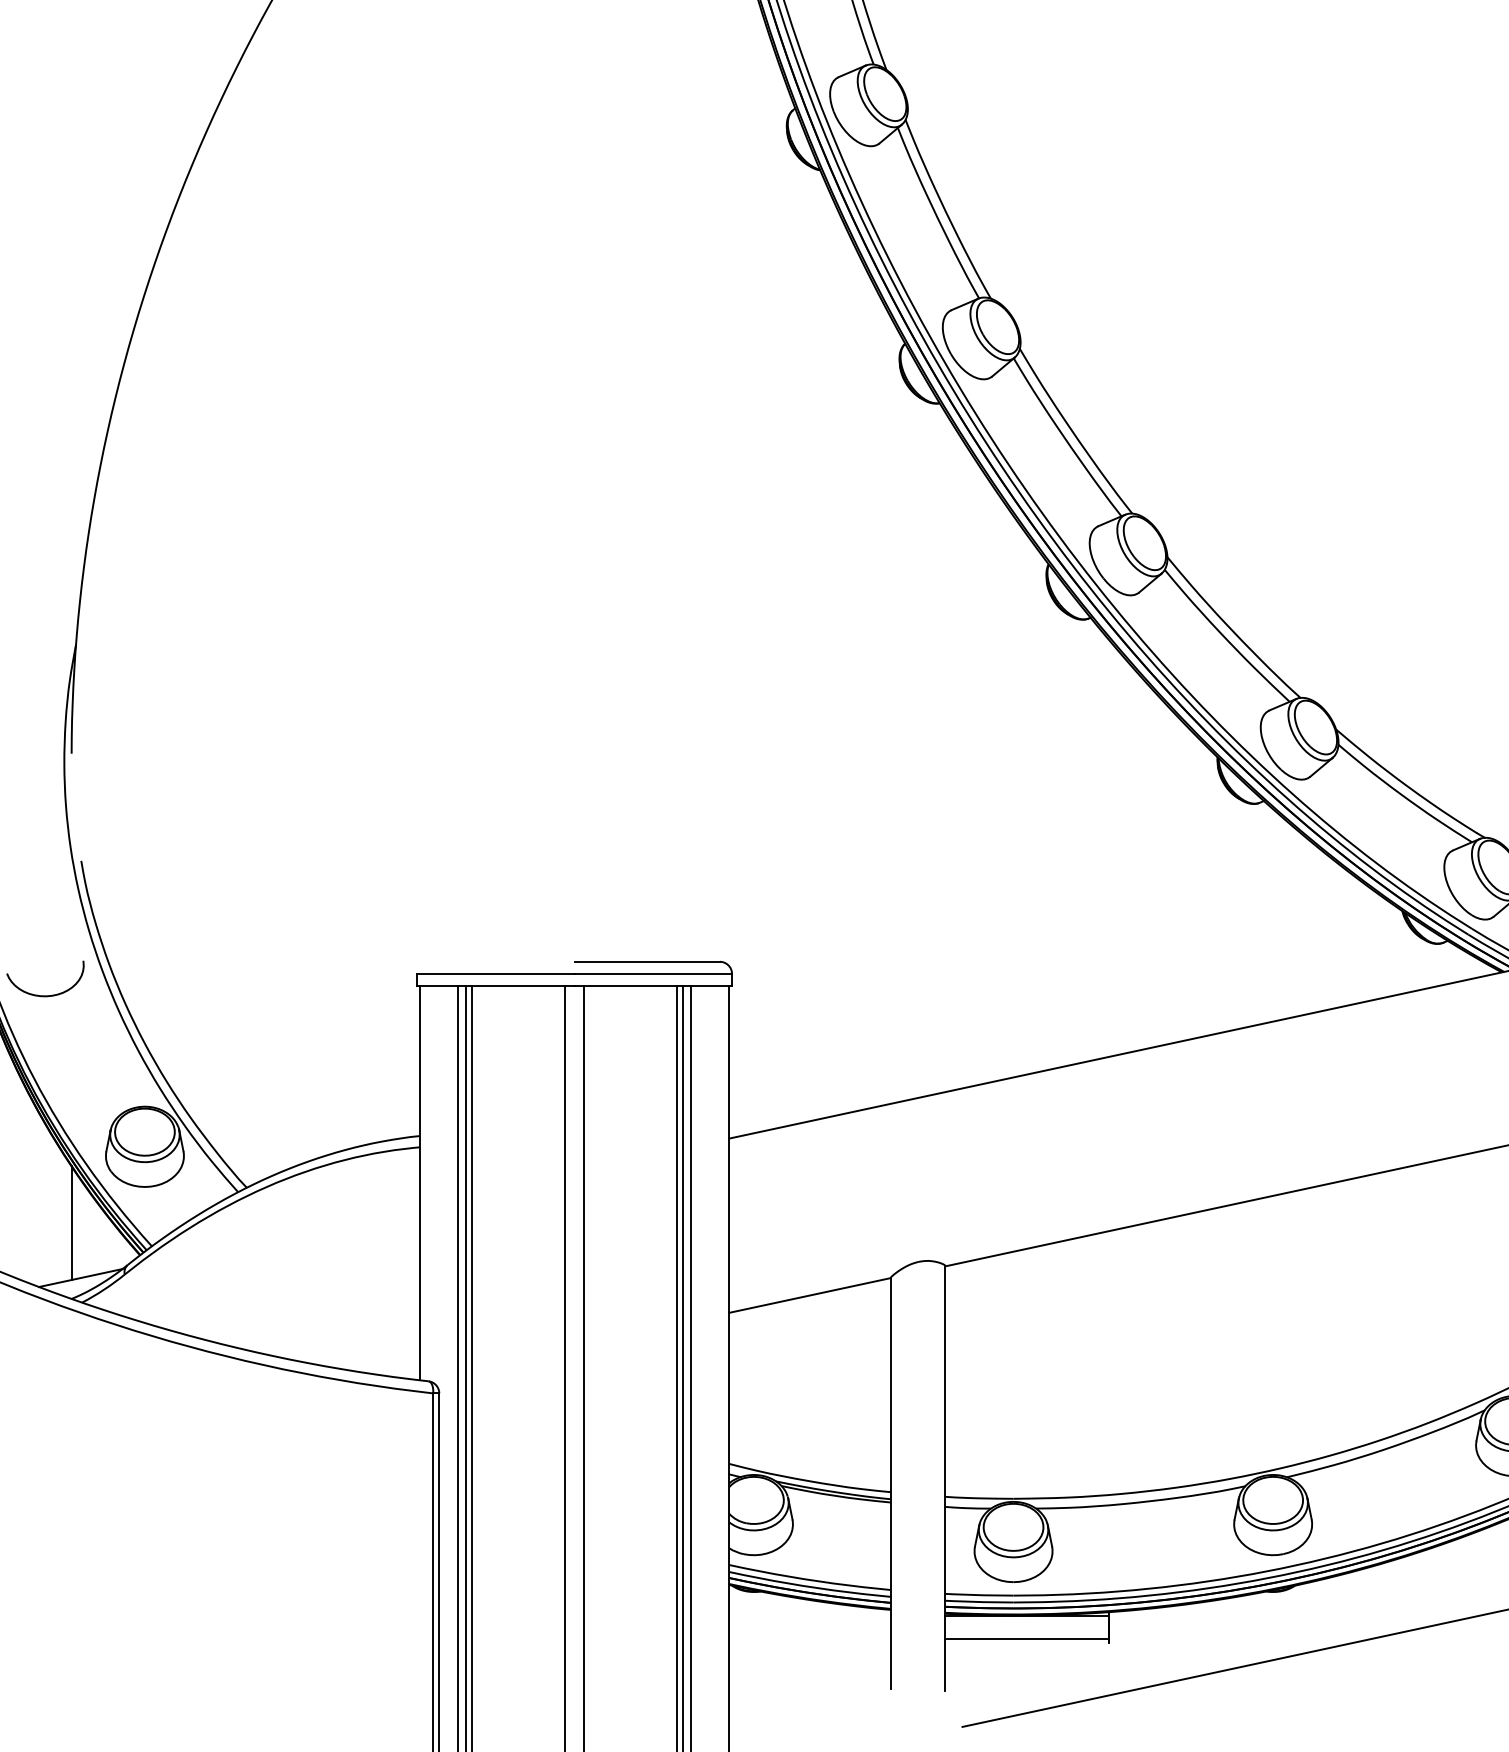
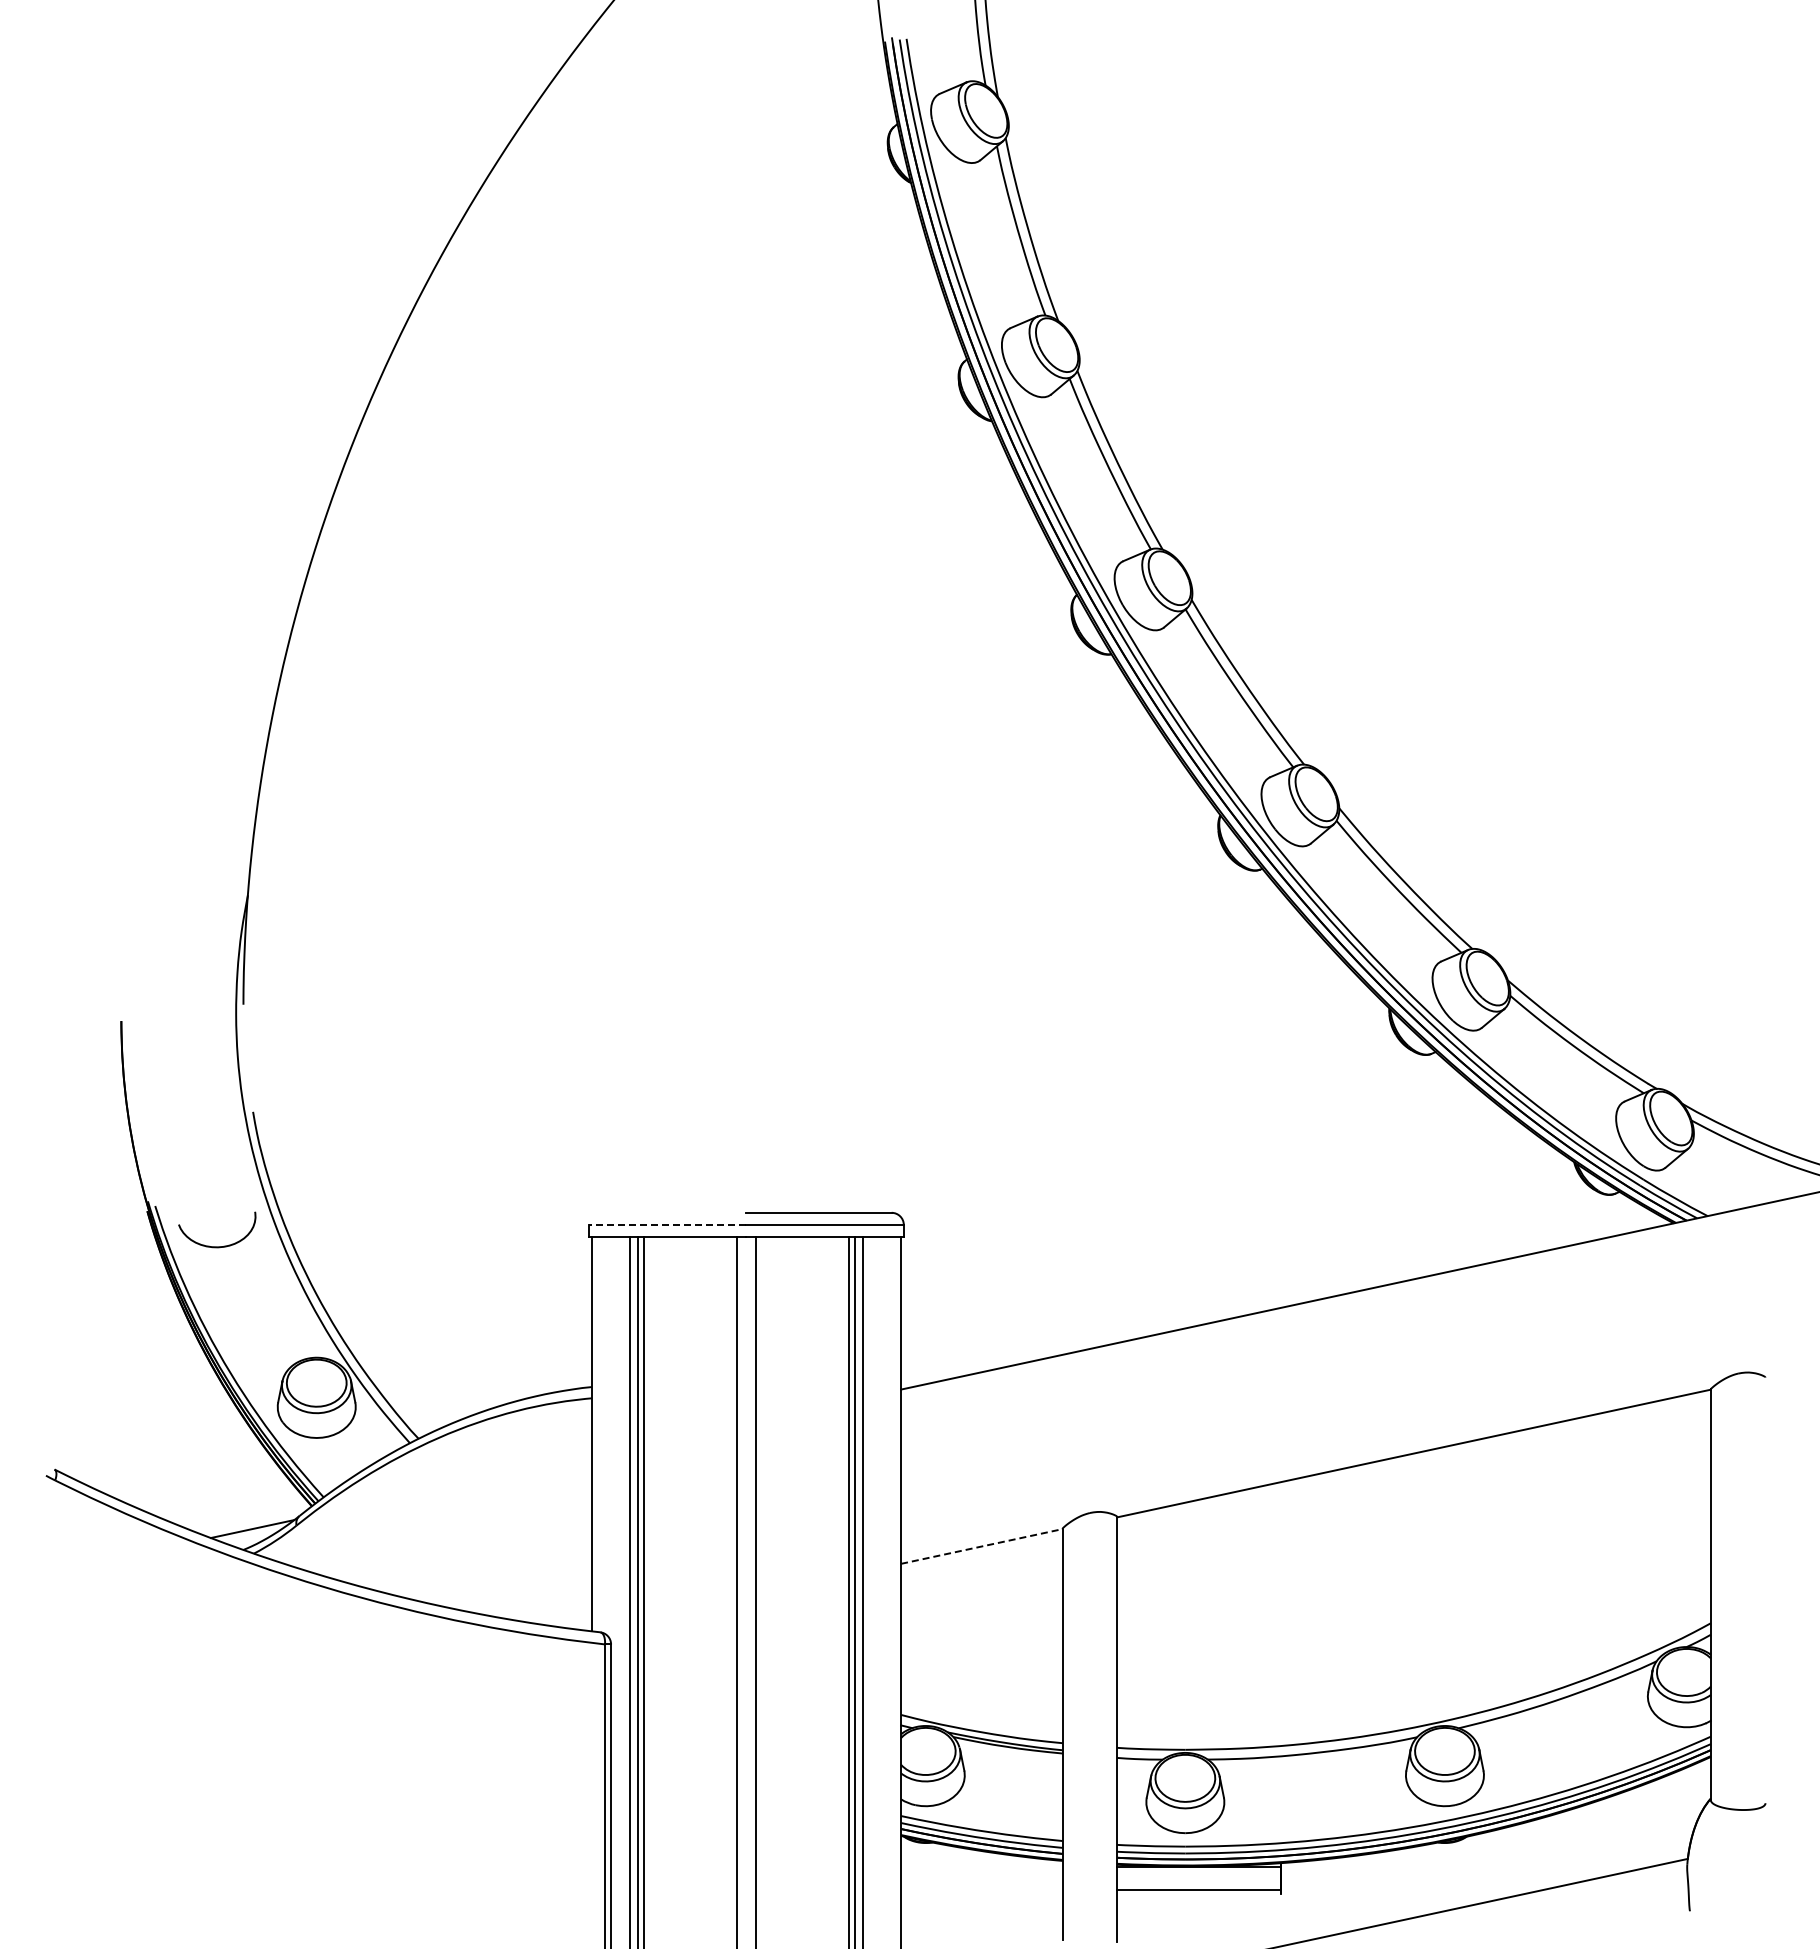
line: (495, 974) -> (667, 1225), solid -> dashed
line: (71, 1223) -> (243, 1474), removed
line: (809, 1295) -> (981, 1546), solid -> dashed

